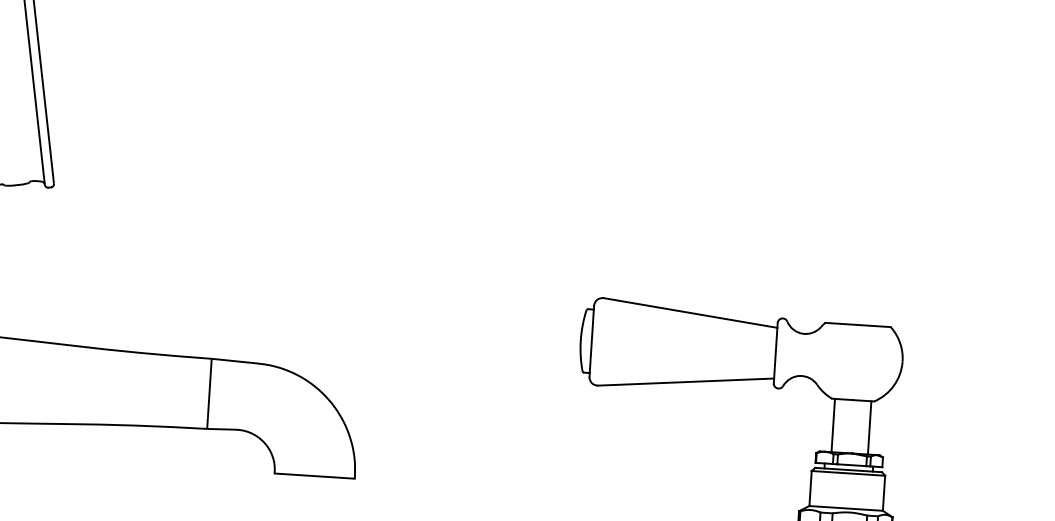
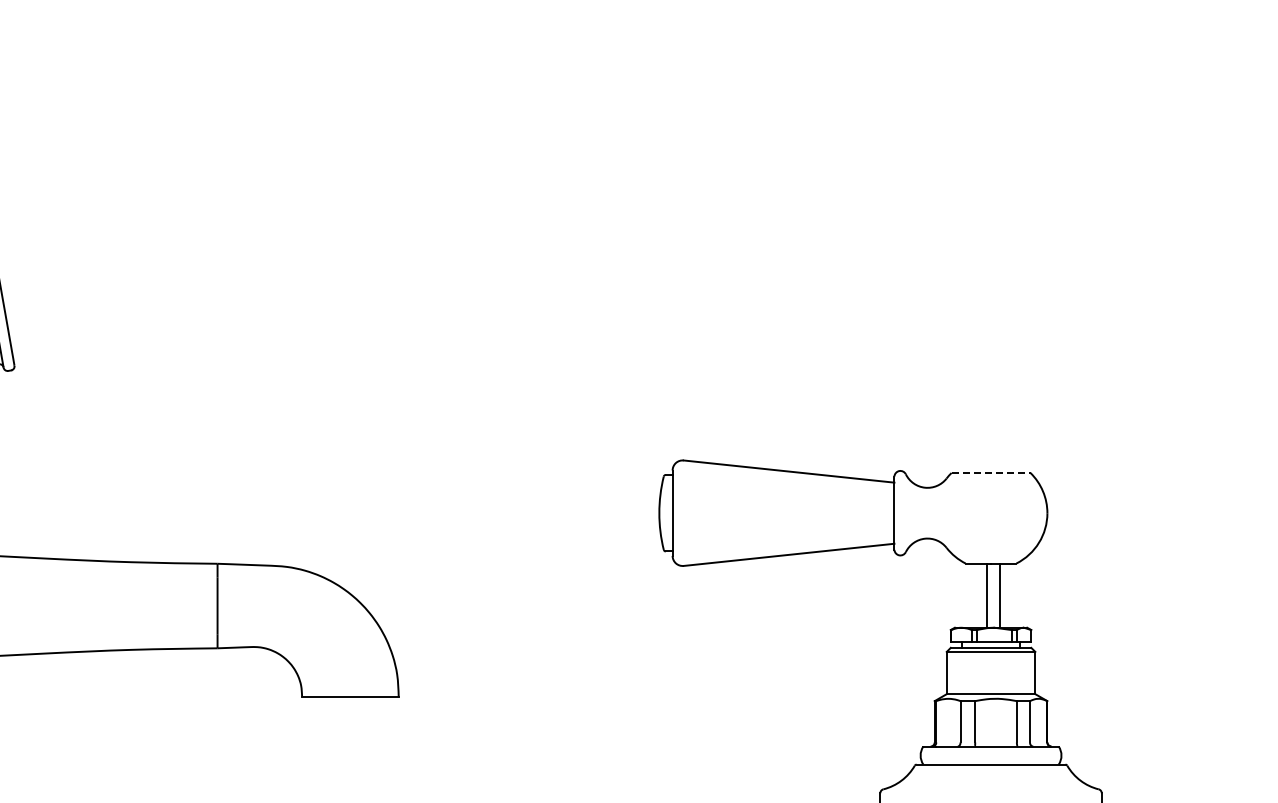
line: (858, 324) -> (991, 472), solid -> dashed
line: (833, 425) -> (1000, 595), moved
line: (870, 427) -> (987, 595), moved

